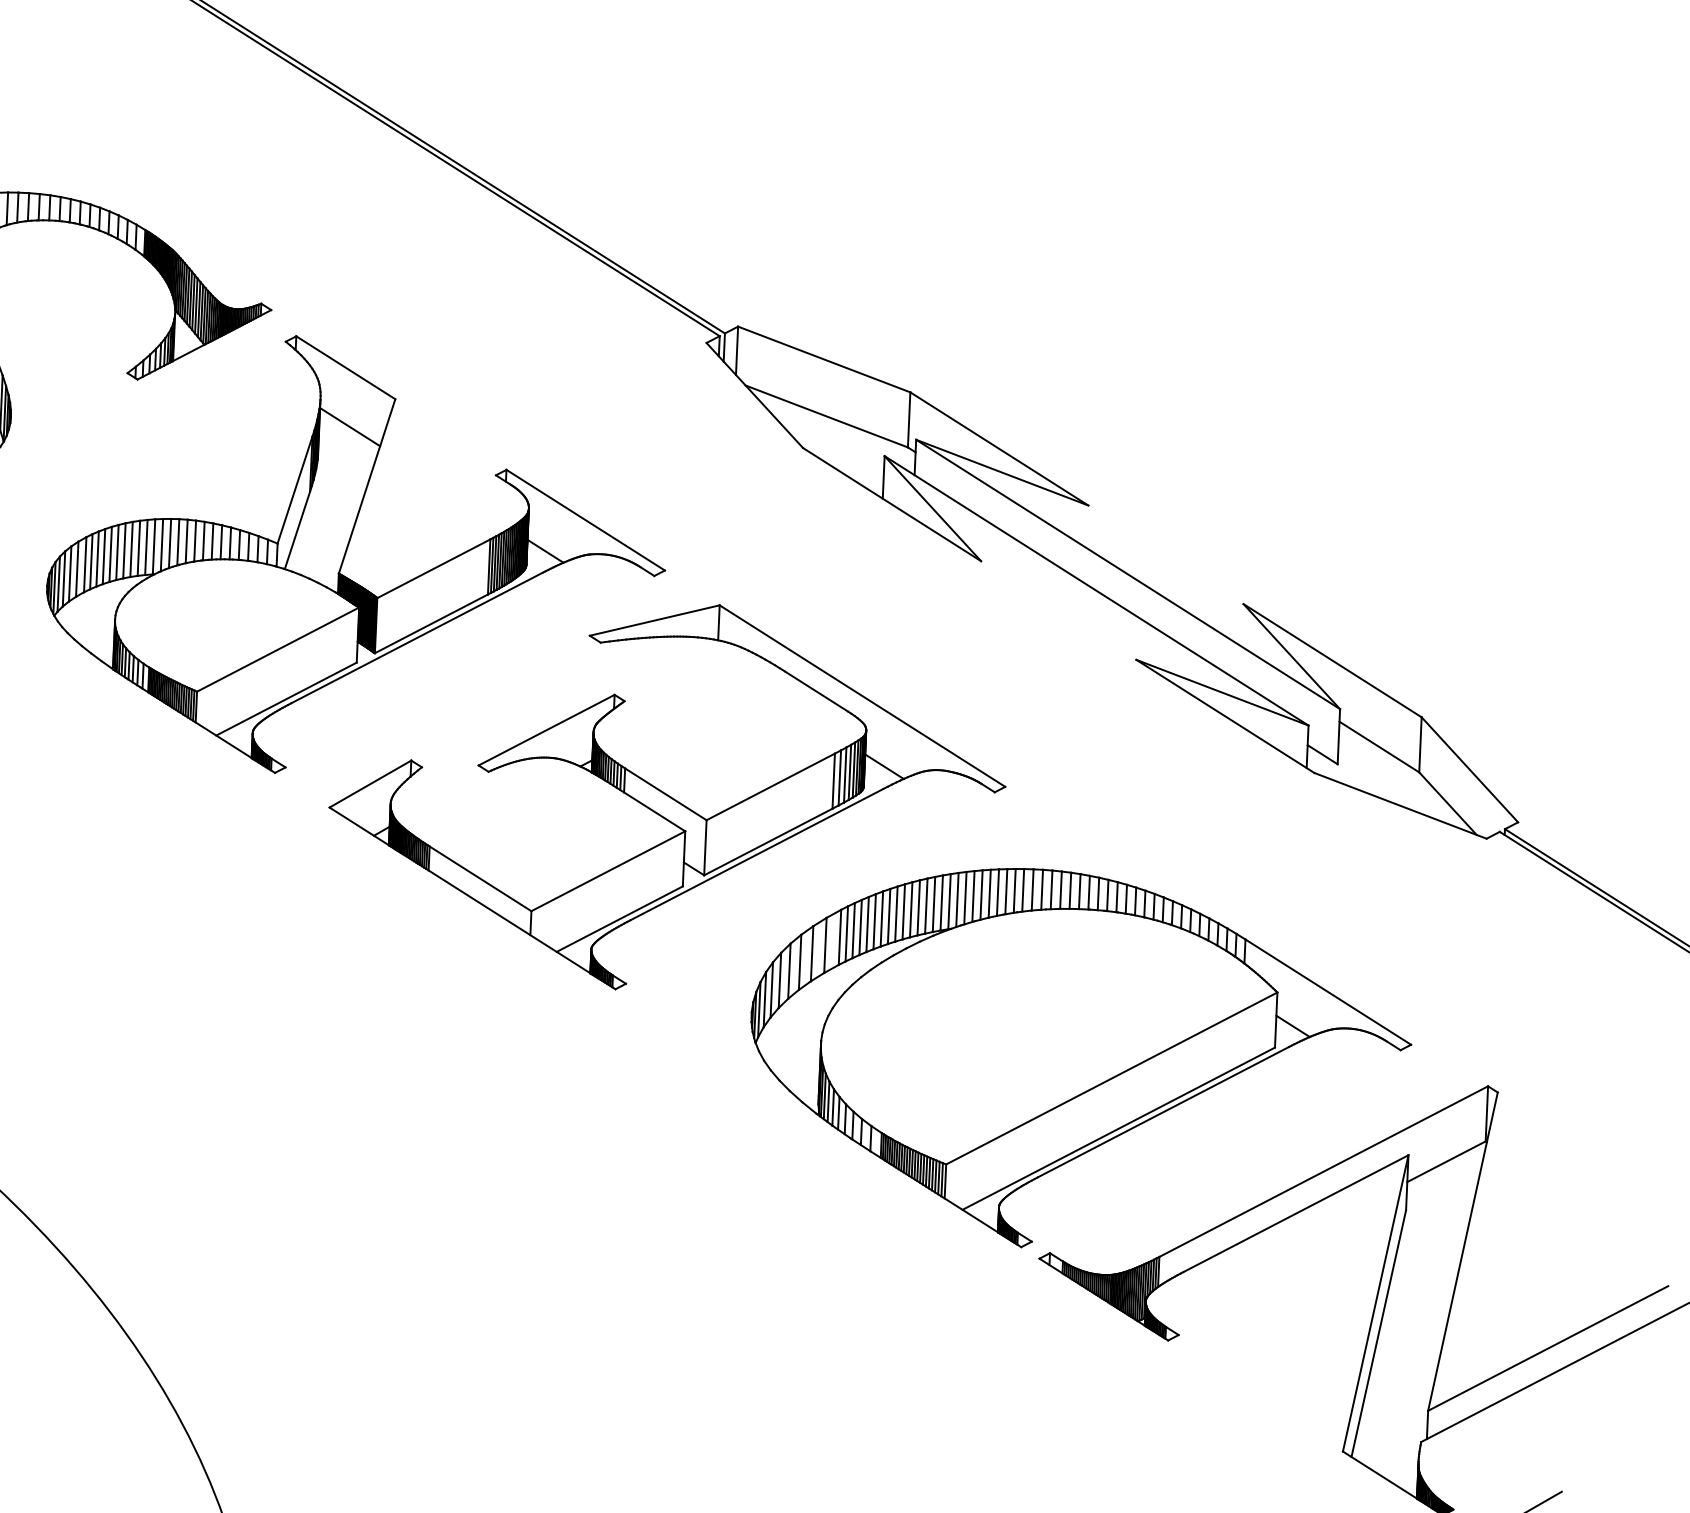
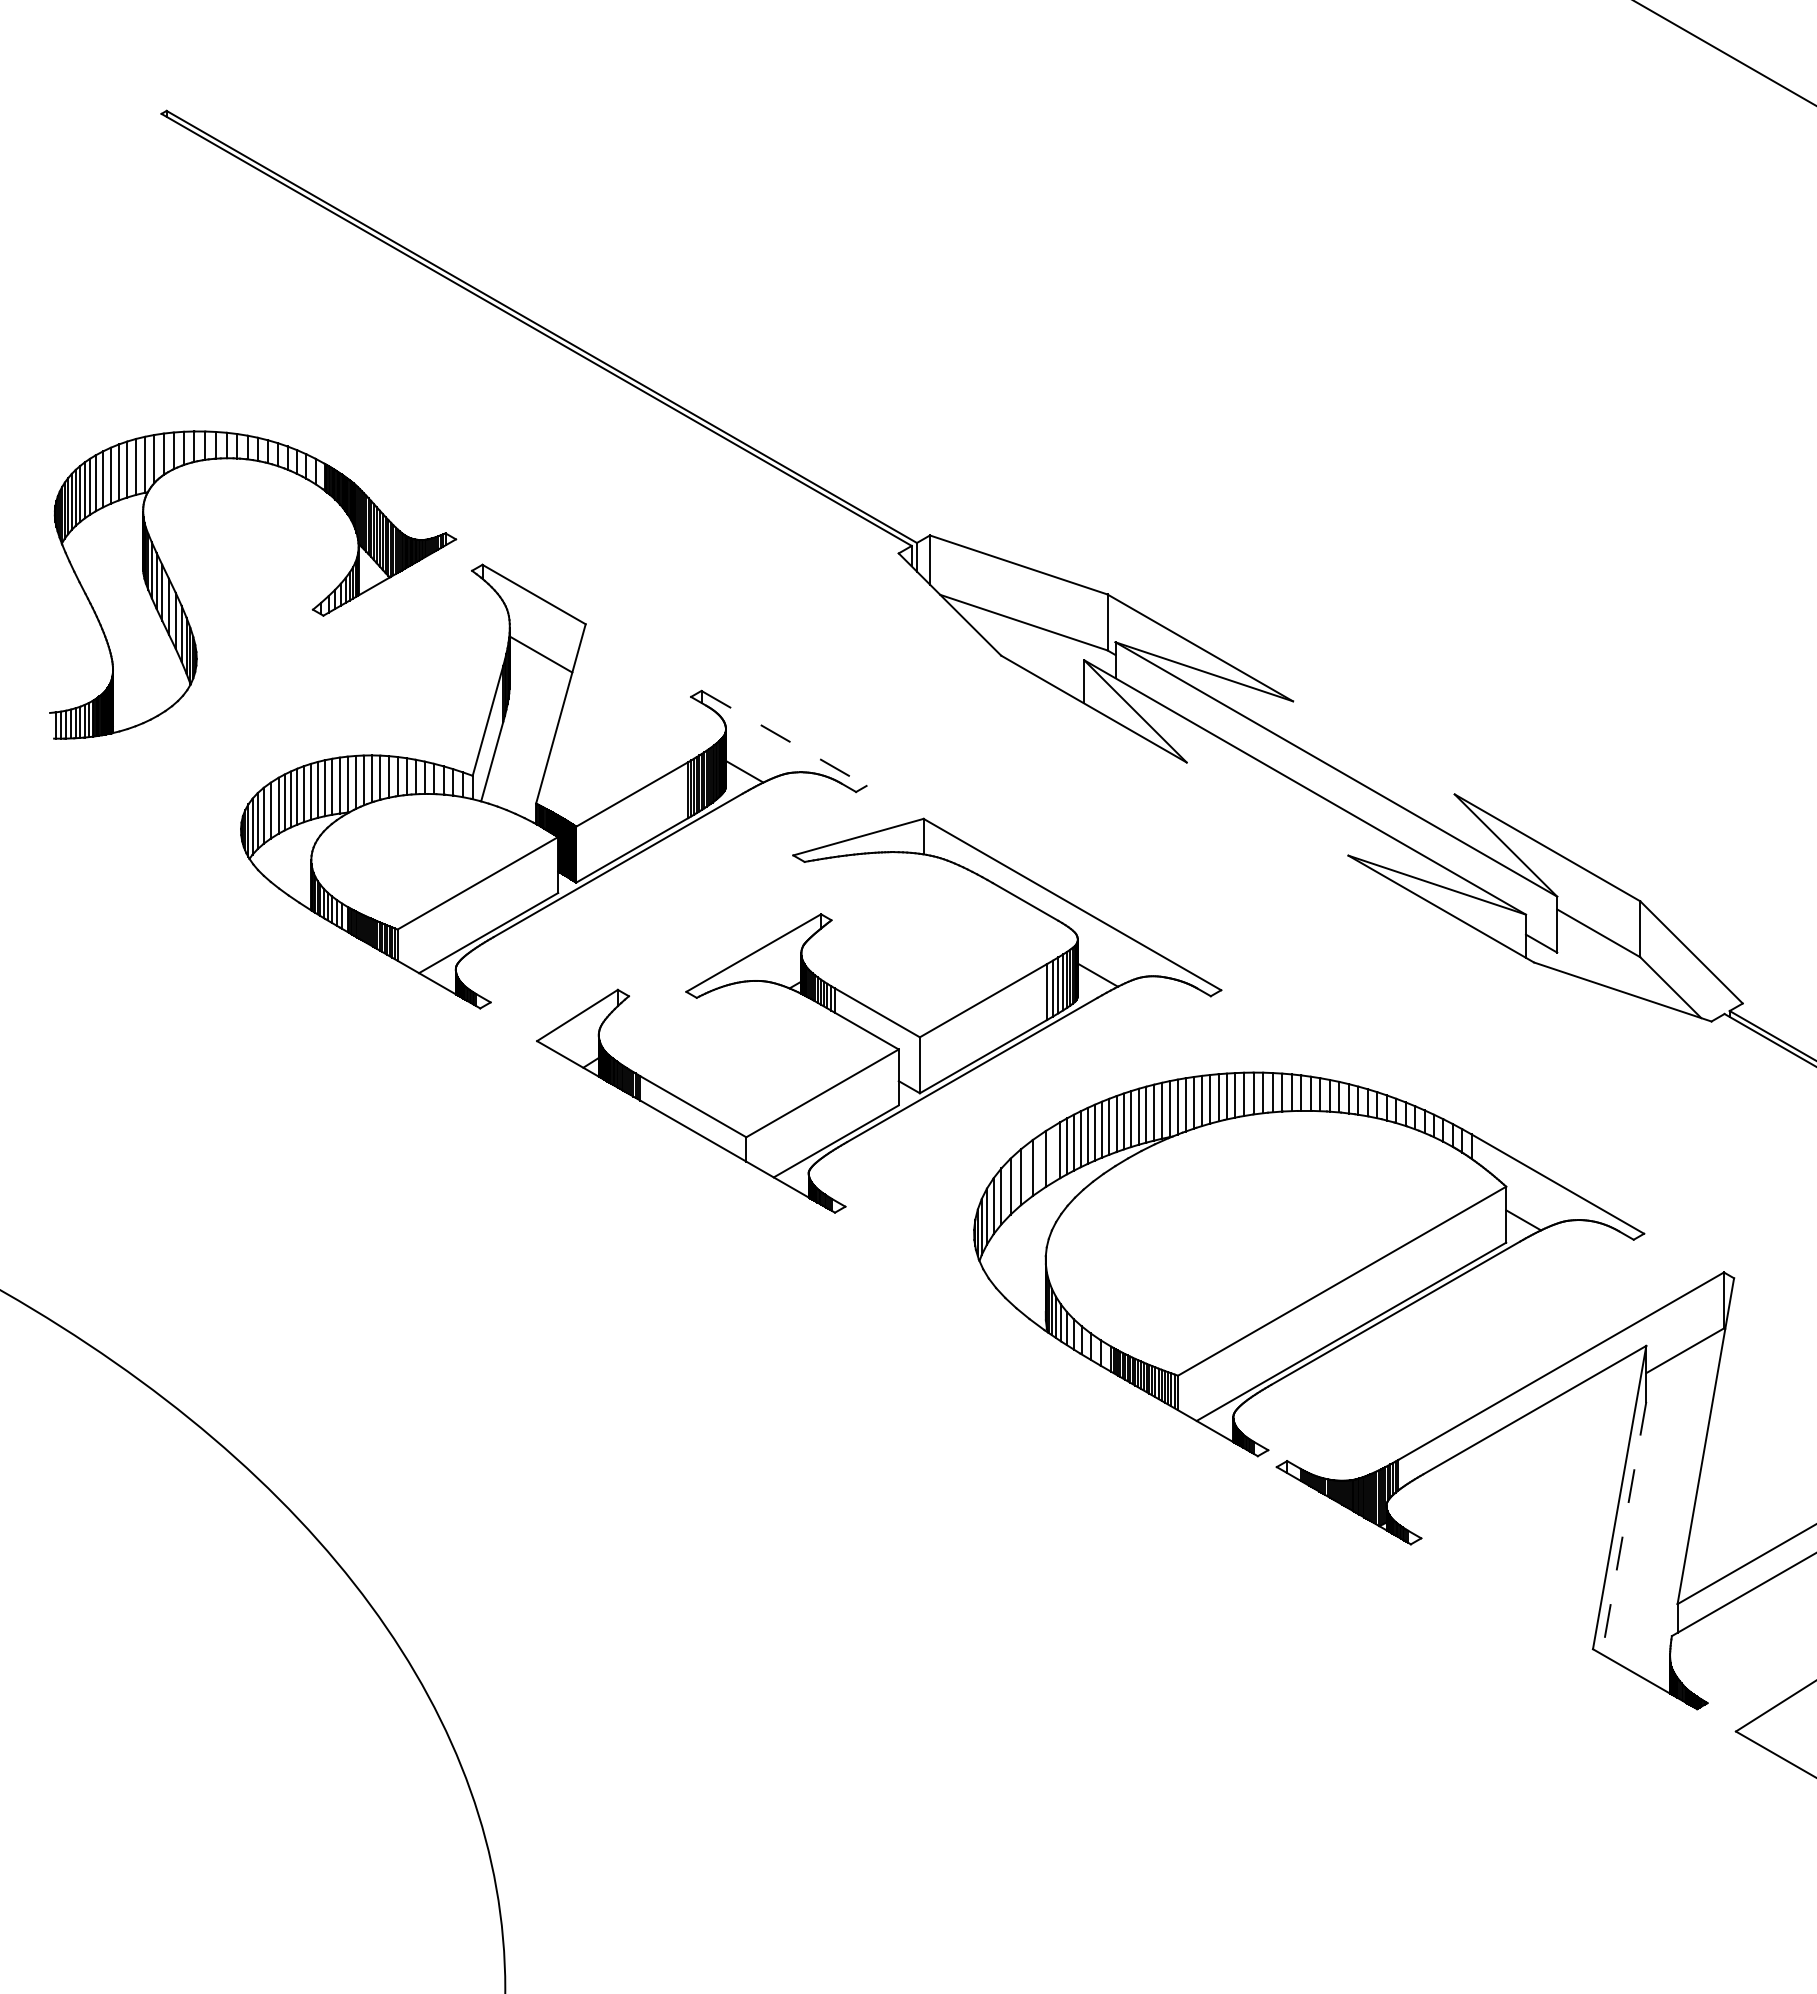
line: (586, 520) -> (784, 738), solid -> dashed
line: (1379, 1334) -> (1624, 1528), solid -> dashed

